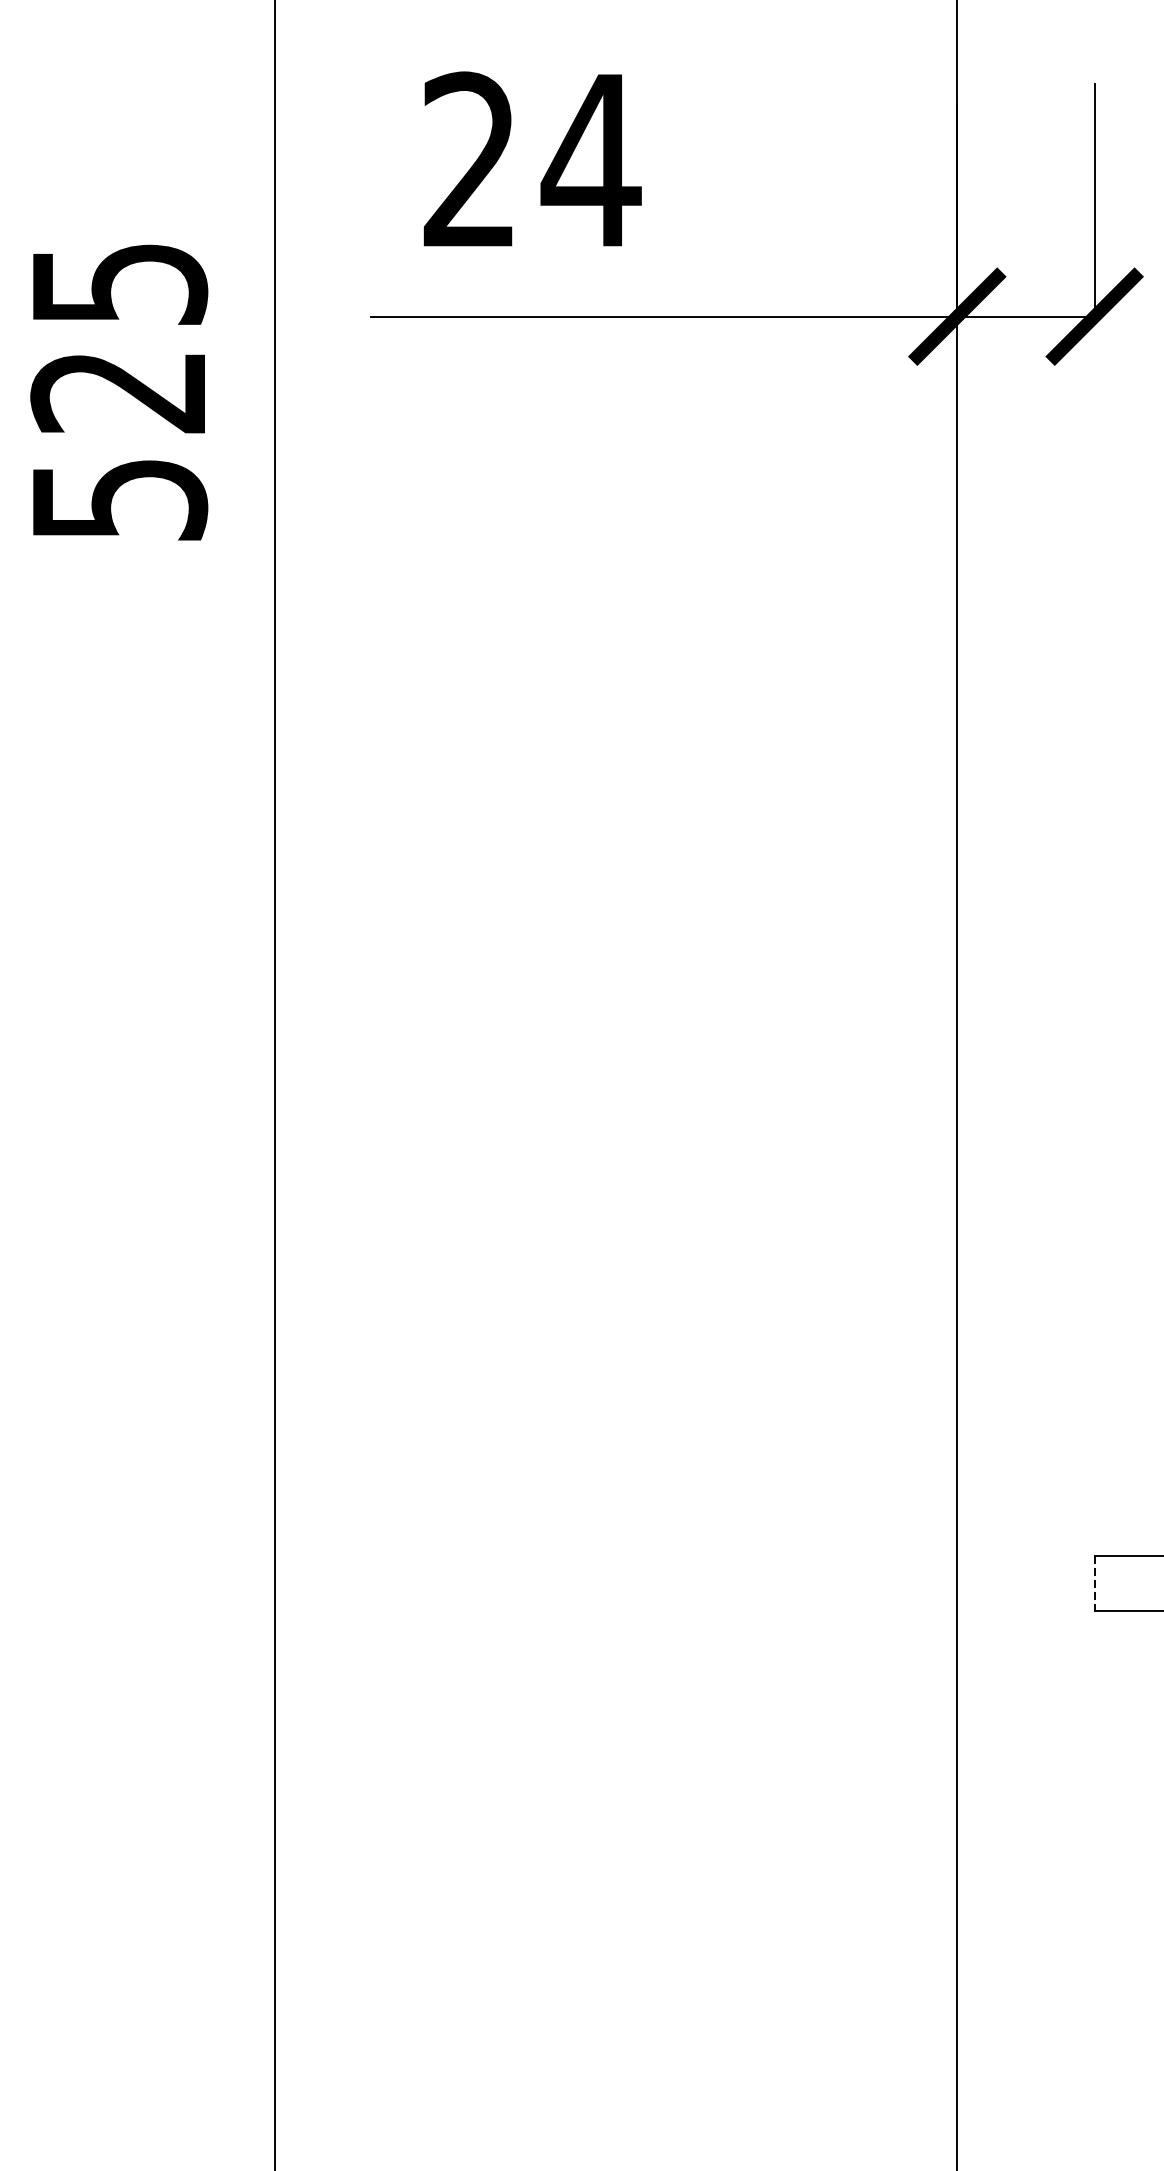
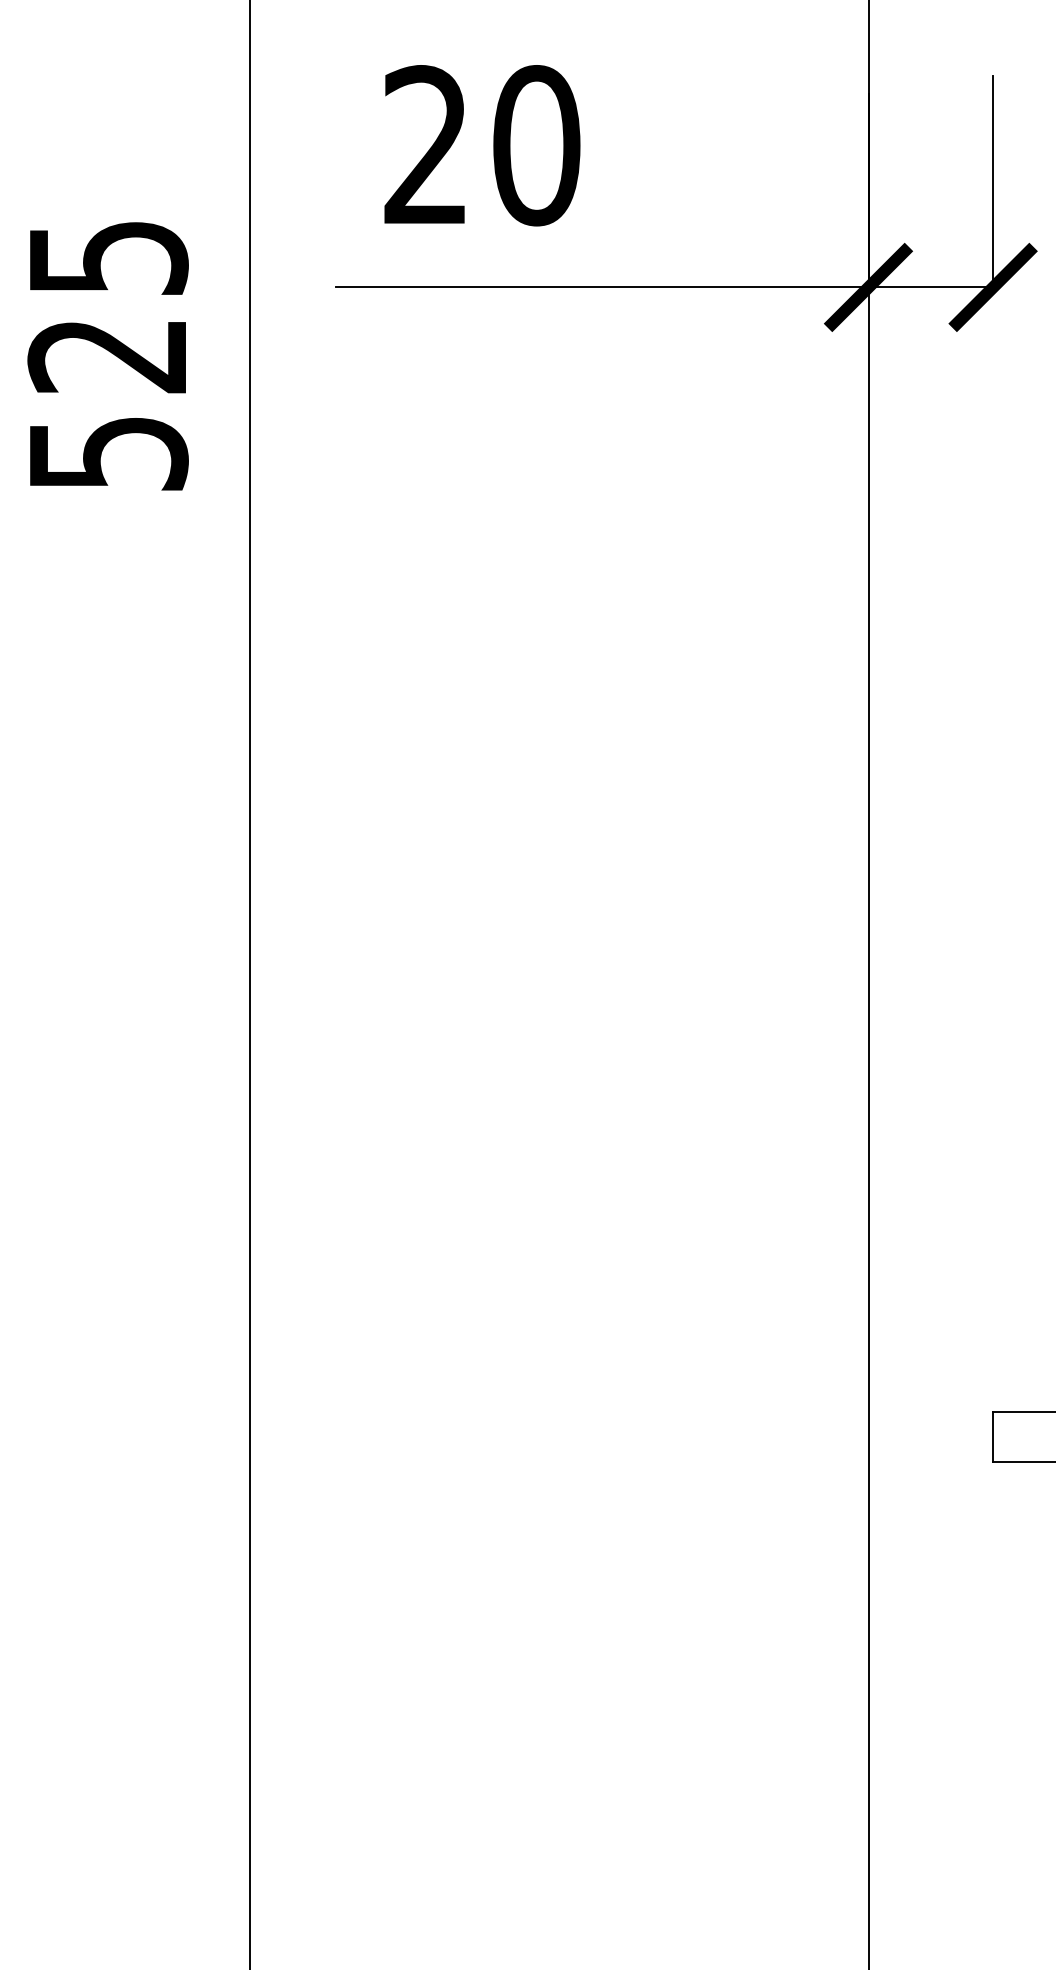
text: (591, 160) -> (536, 145), 24 -> 20
line: (1095, 1583) -> (993, 1436), dashed -> solid

